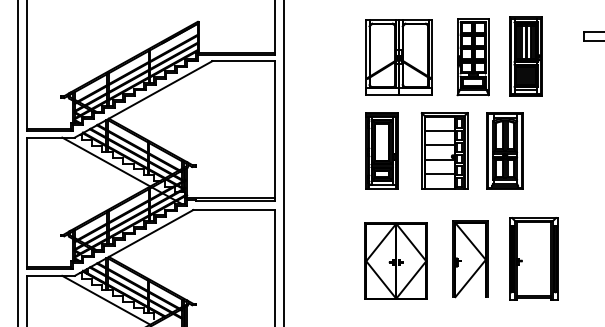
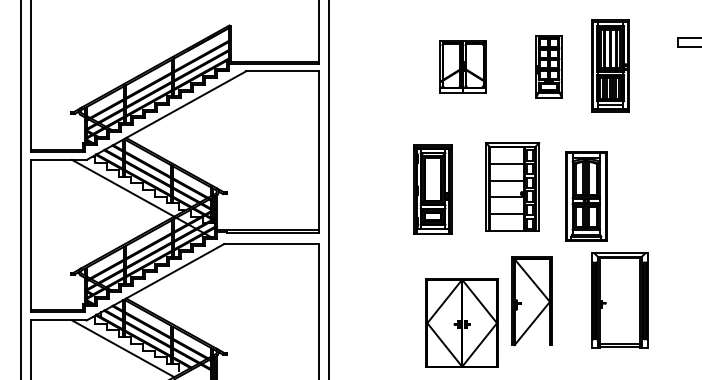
part: (398, 57) -> (462, 66), size x0.6
part: (472, 57) -> (548, 66), size x0.7
part: (381, 150) -> (432, 188), moved
part: (444, 150) -> (512, 186), moved
part: (504, 150) -> (585, 195), moved
part: (470, 259) -> (532, 301), moved
part: (395, 260) -> (461, 322), moved

